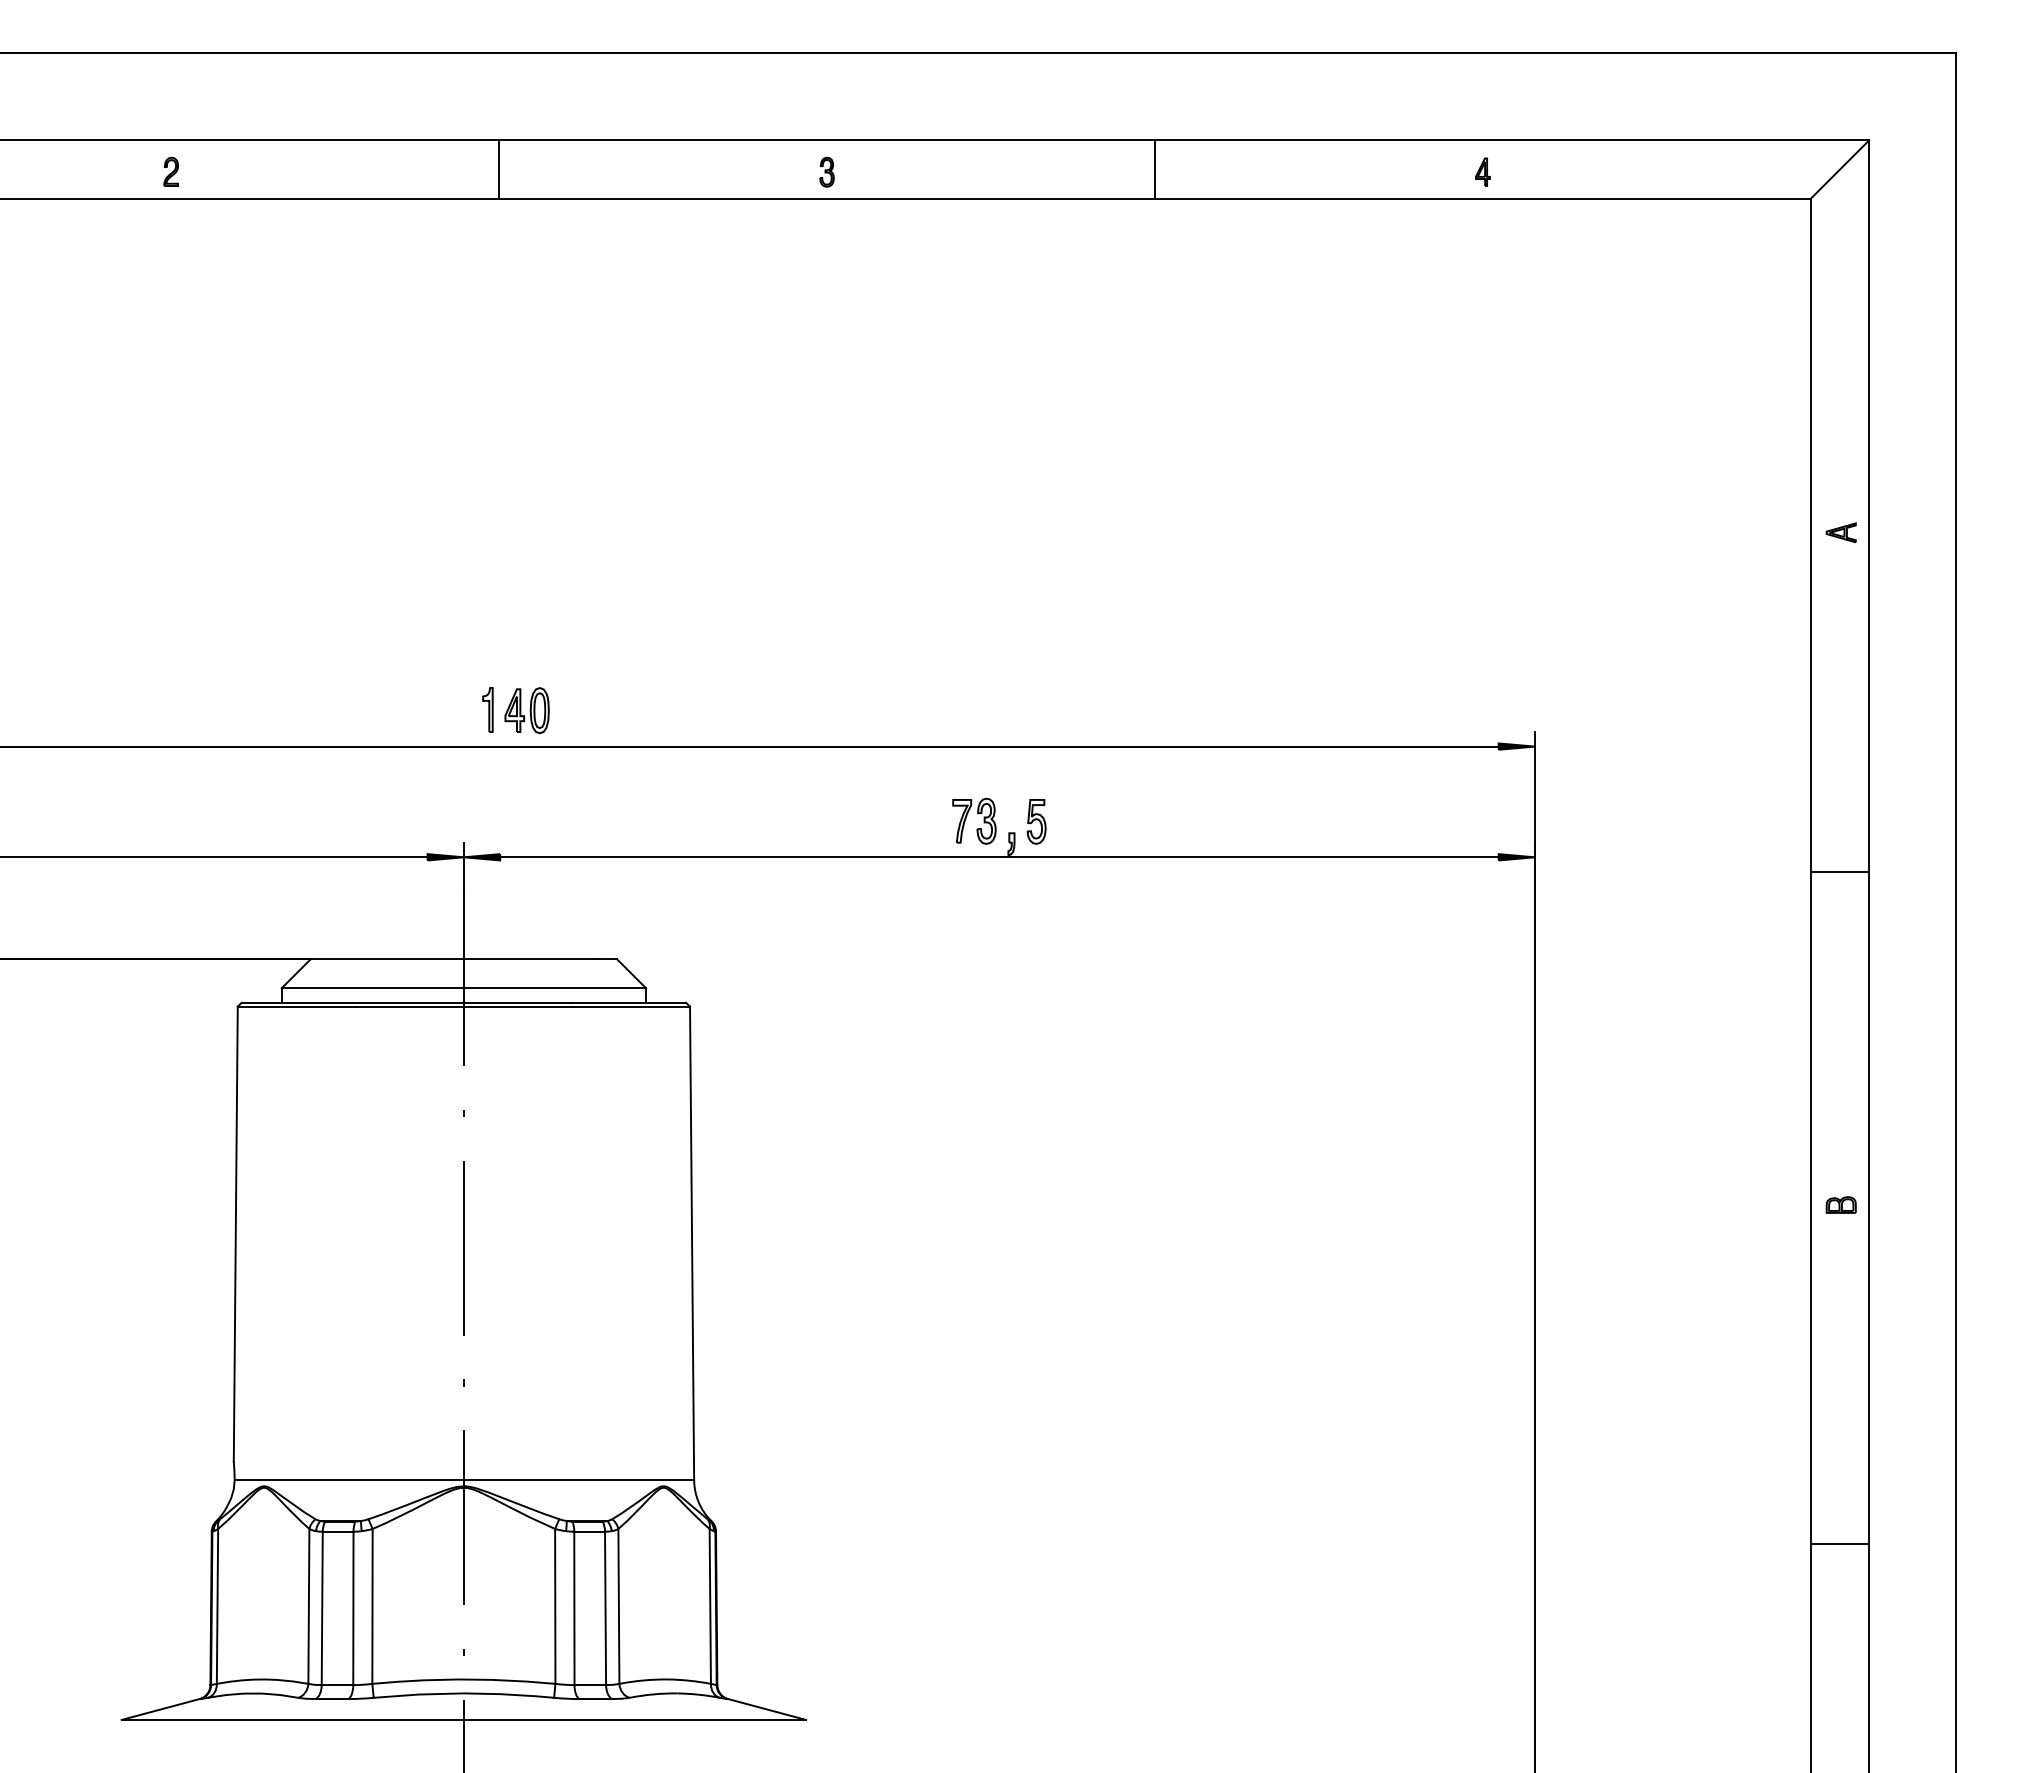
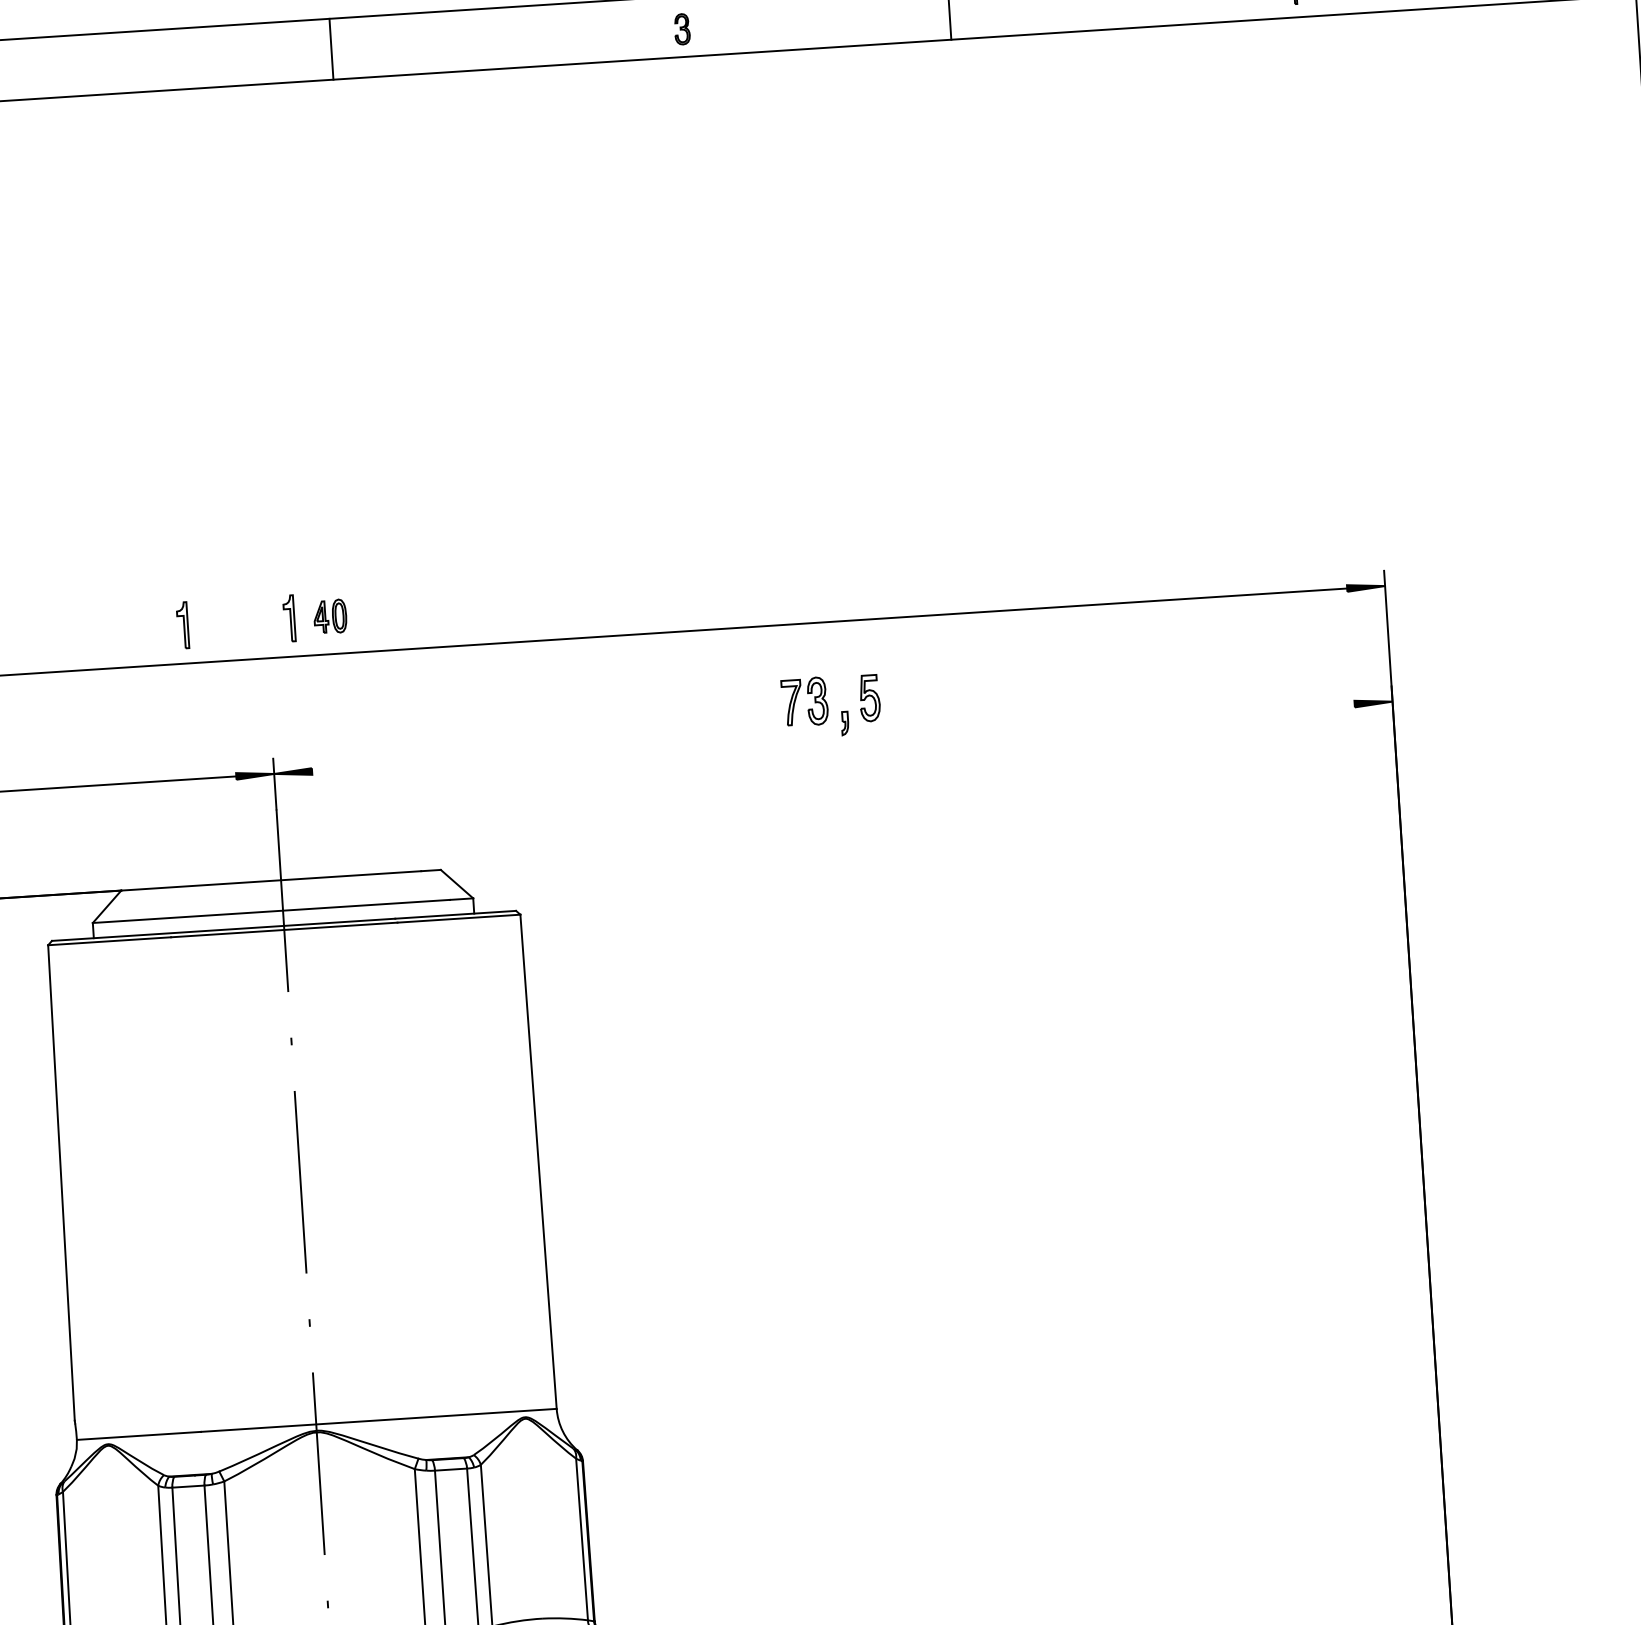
line: (499, 169) -> (331, 49), moved
part: (826, 171) -> (681, 28), moved
part: (385, 709) -> (182, 624), added
part: (526, 710) -> (329, 616), size x0.7
line: (999, 857) -> (833, 738), removed

